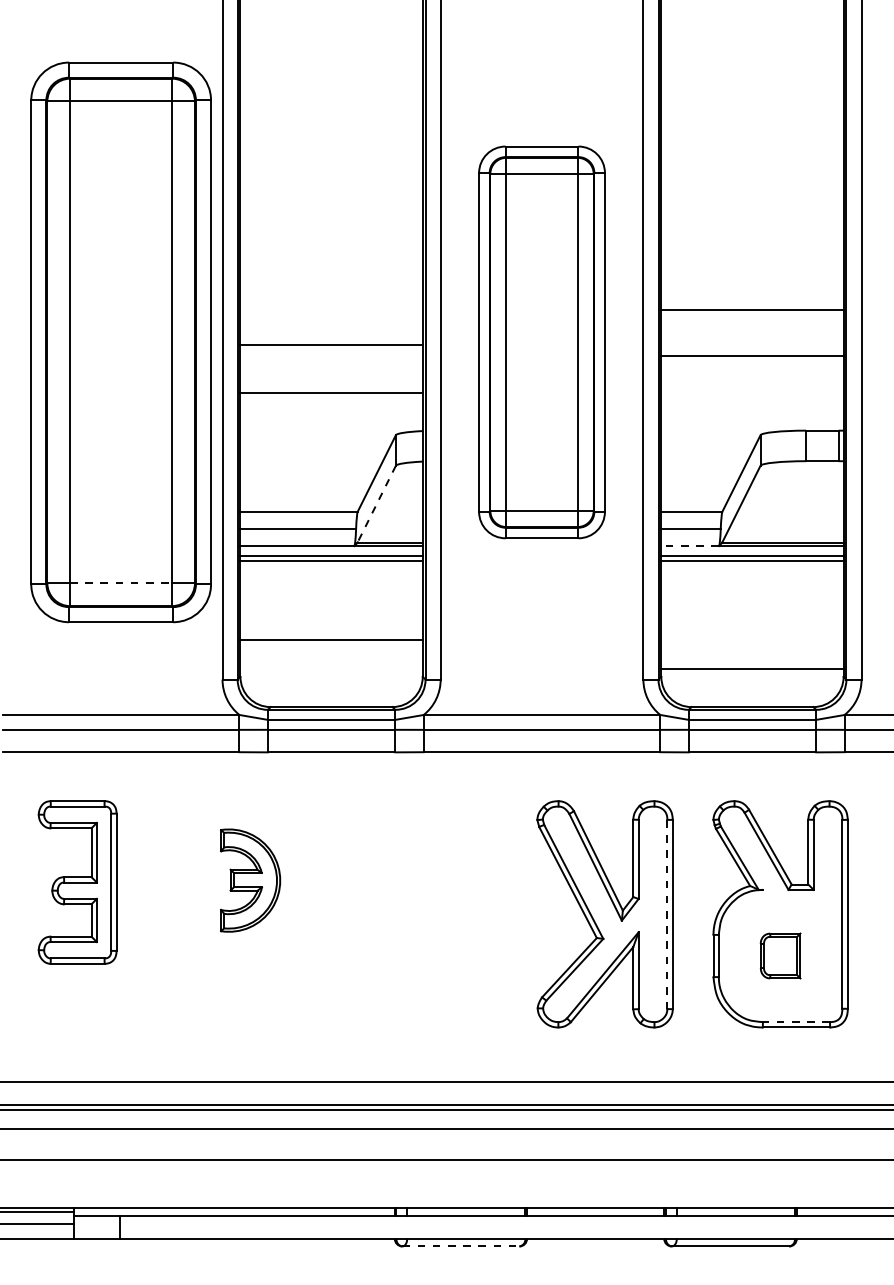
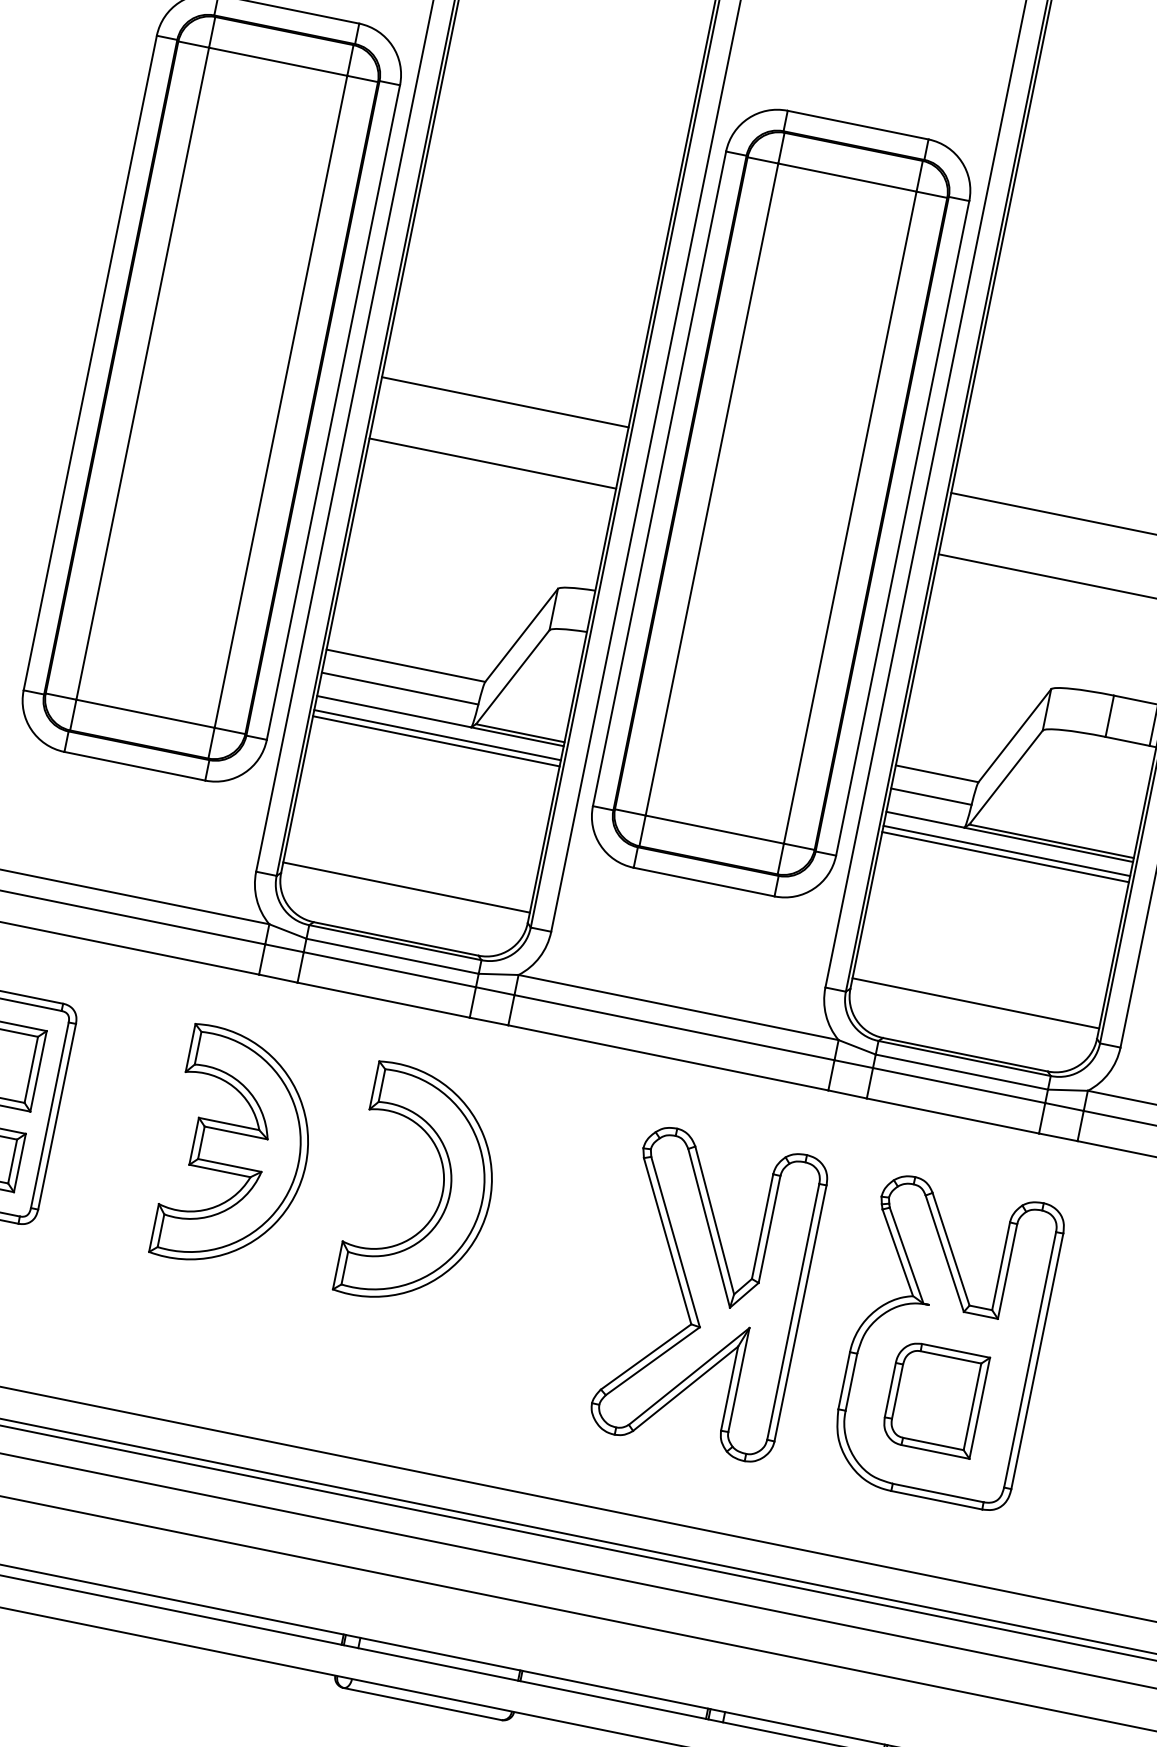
part: (541, 342) -> (780, 503), size x1.43
line: (331, 345) -> (505, 402), moved
line: (331, 392) -> (492, 463), moved
line: (376, 504) -> (512, 677), dashed -> solid
line: (690, 546) -> (925, 820), dashed -> solid
line: (121, 583) -> (145, 713), dashed -> solid
line: (331, 640) -> (406, 888), moved
part: (250, 880) -> (238, 1151), size x1.67
part: (400, 880) -> (441, 1192), added
line: (667, 914) -> (793, 1311), dashed -> solid
part: (780, 955) -> (934, 1398), size x1.67
line: (796, 1022) -> (938, 1493), dashed -> solid
line: (460, 1246) -> (422, 1704), dashed -> solid

